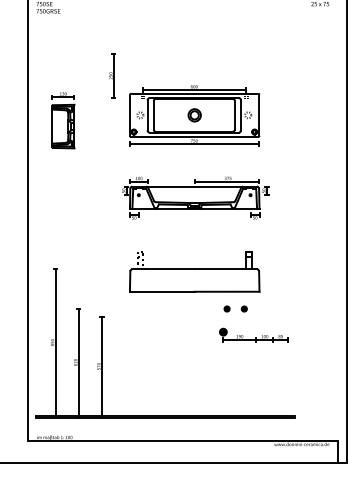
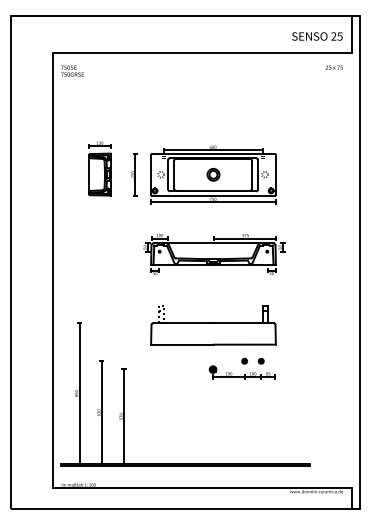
part: (112, 75) -> (134, 174), moved
part: (62, 120) -> (99, 168), moved
part: (252, 335) -> (241, 372), moved

